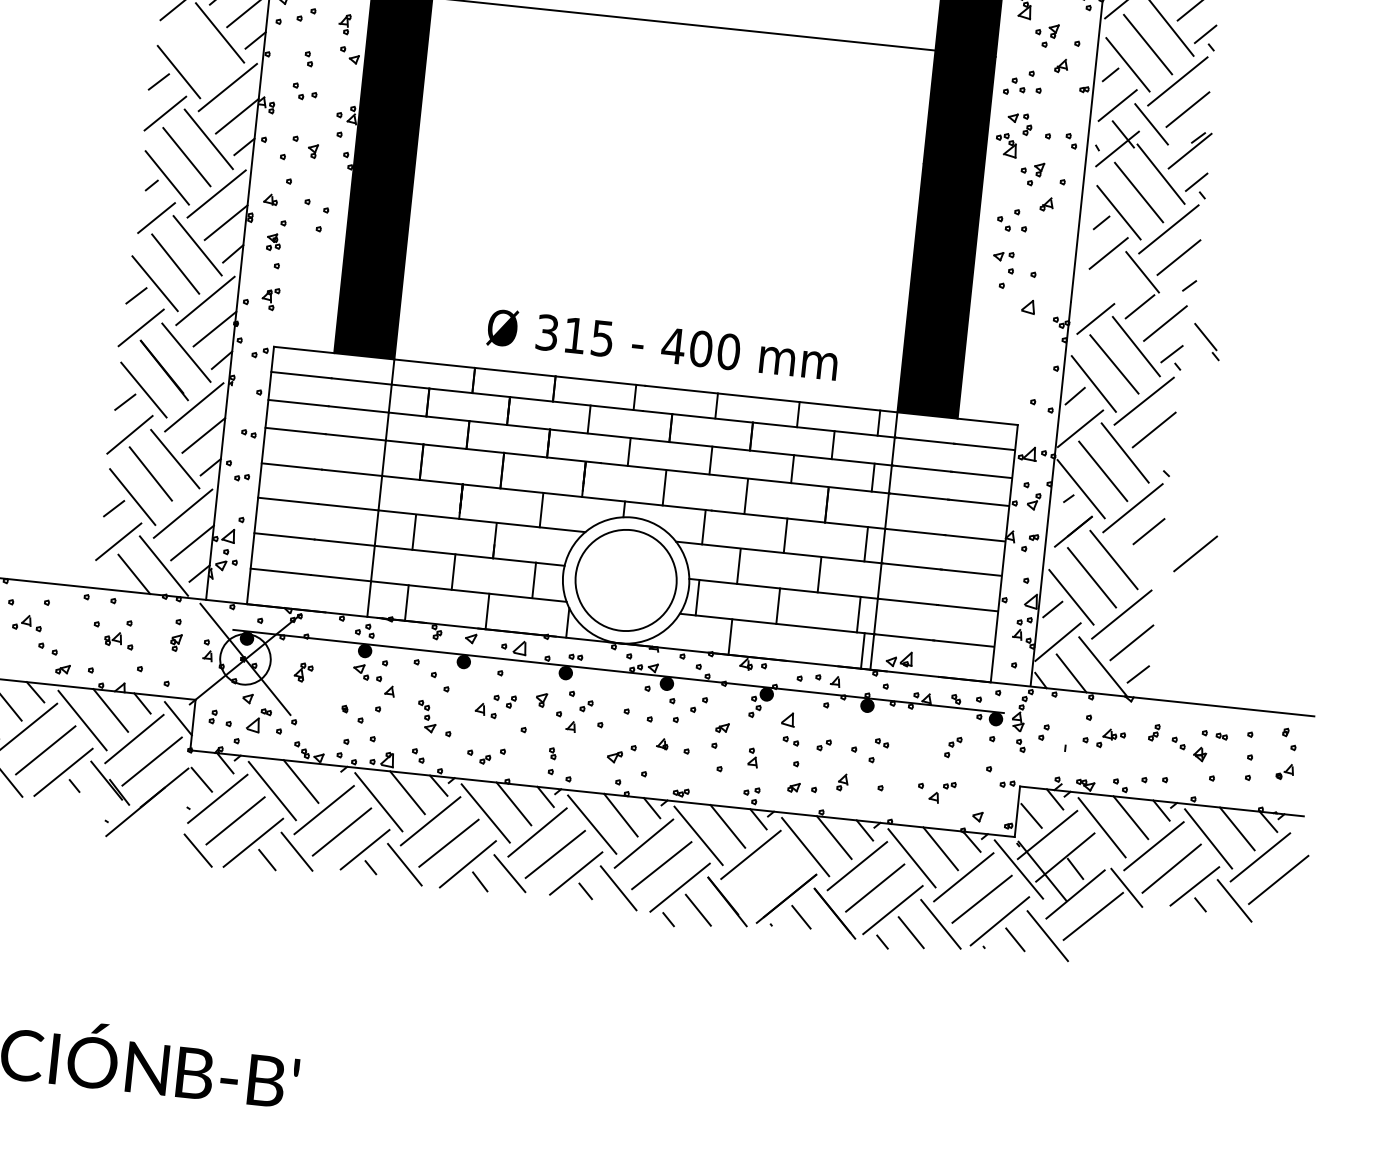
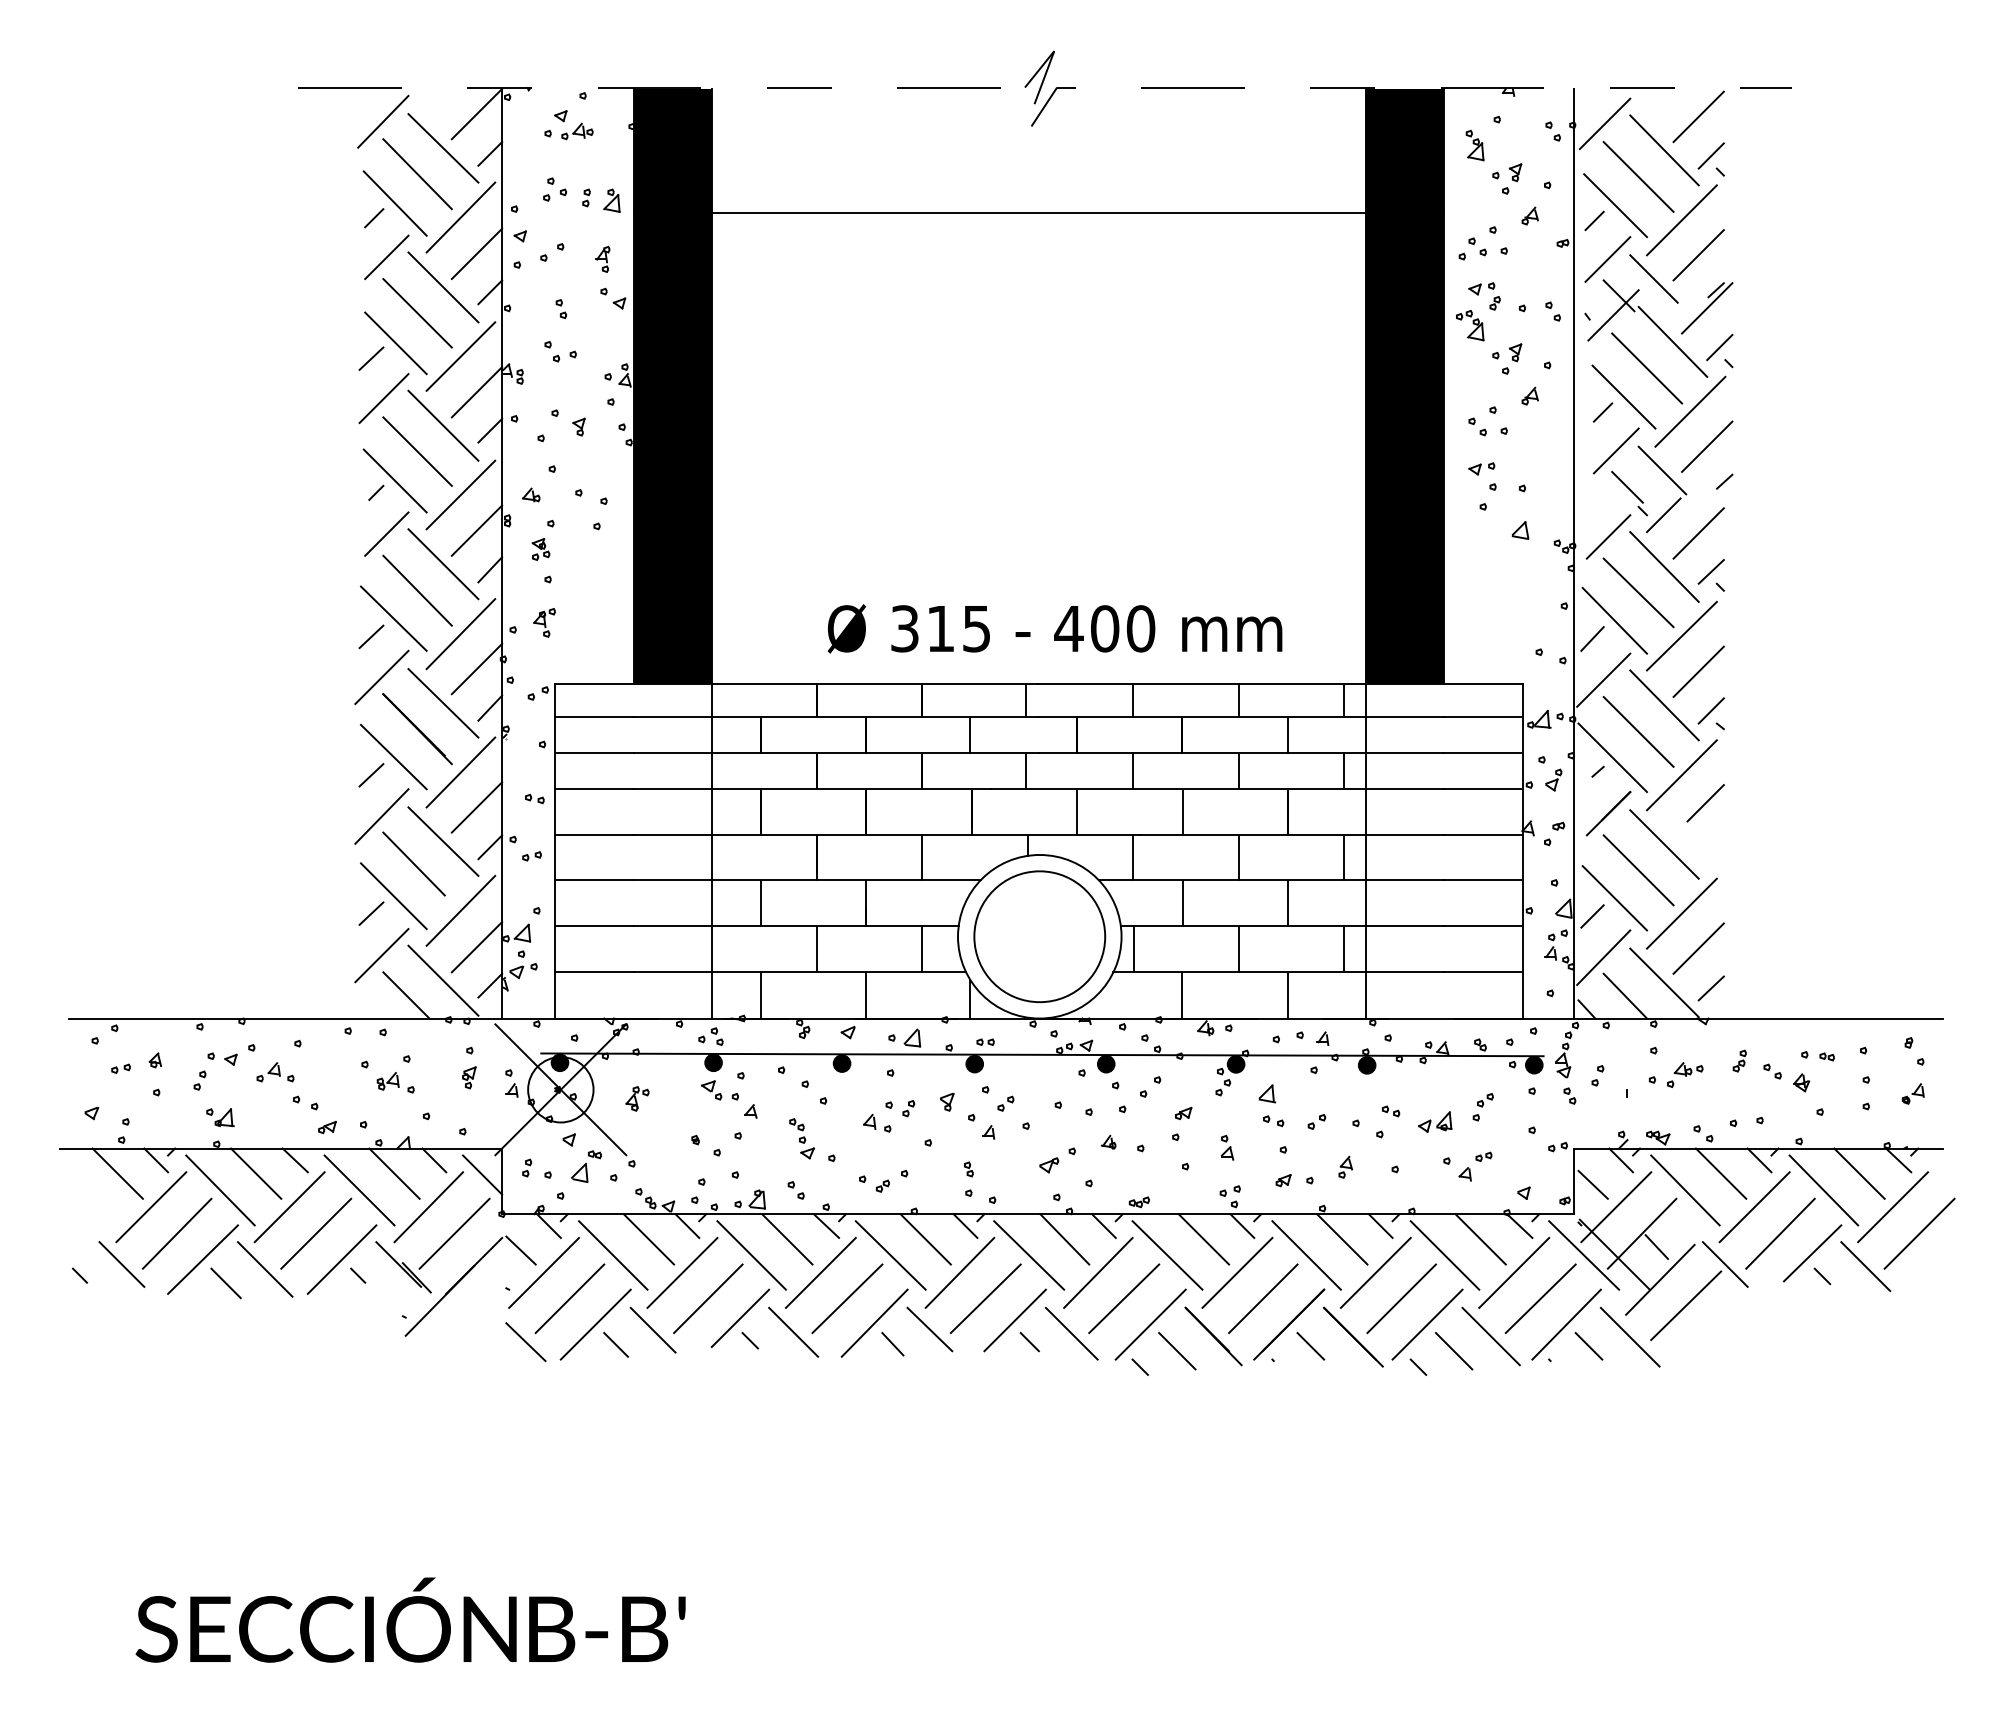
line: (197, 50) -> (417, 313), added
part: (1206, 341) -> (1629, 493), moved
line: (1160, 460) -> (1710, 710), added
line: (1195, 553) -> (1768, 825), removed
line: (862, 650) -> (1287, 995), moved
part: (899, 658) -> (1435, 1121), moved
line: (331, 774) -> (687, 1225), added
line: (768, 876) -> (1263, 1298), added

